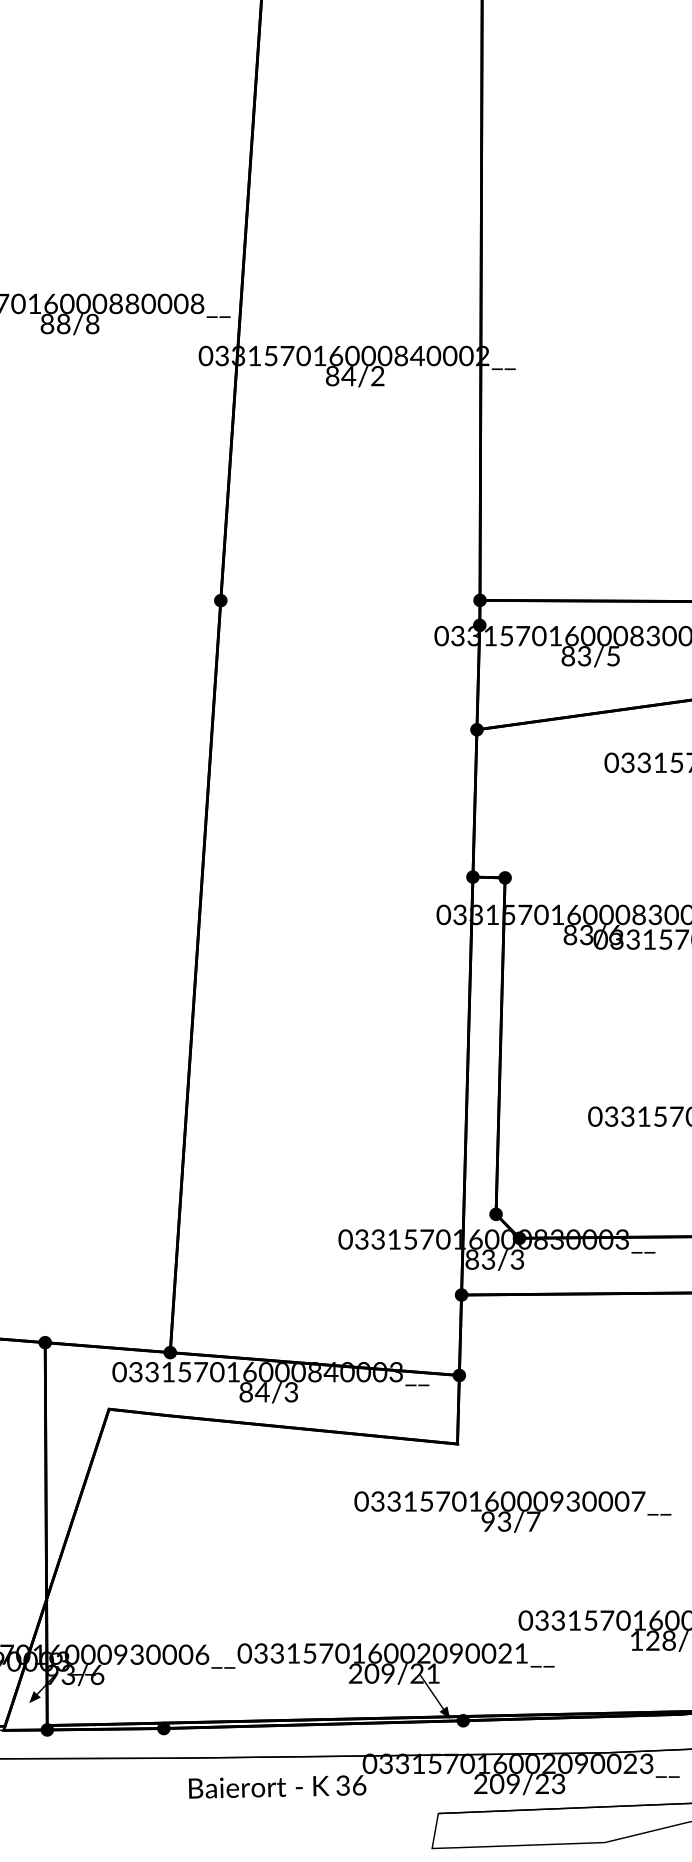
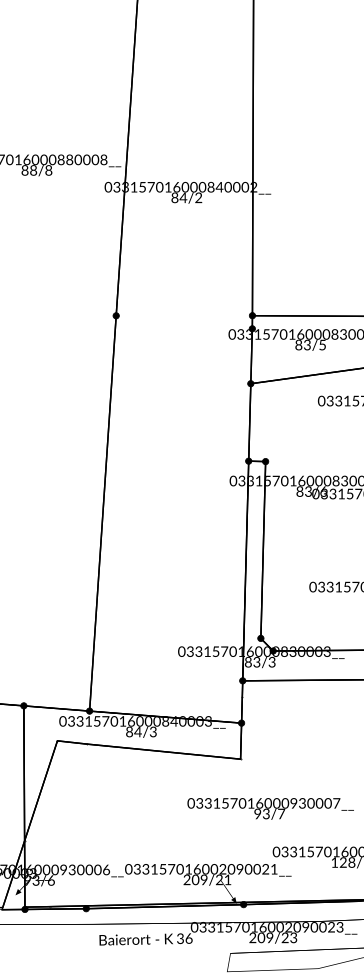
text: (512, 1511) -> (270, 808), moved

